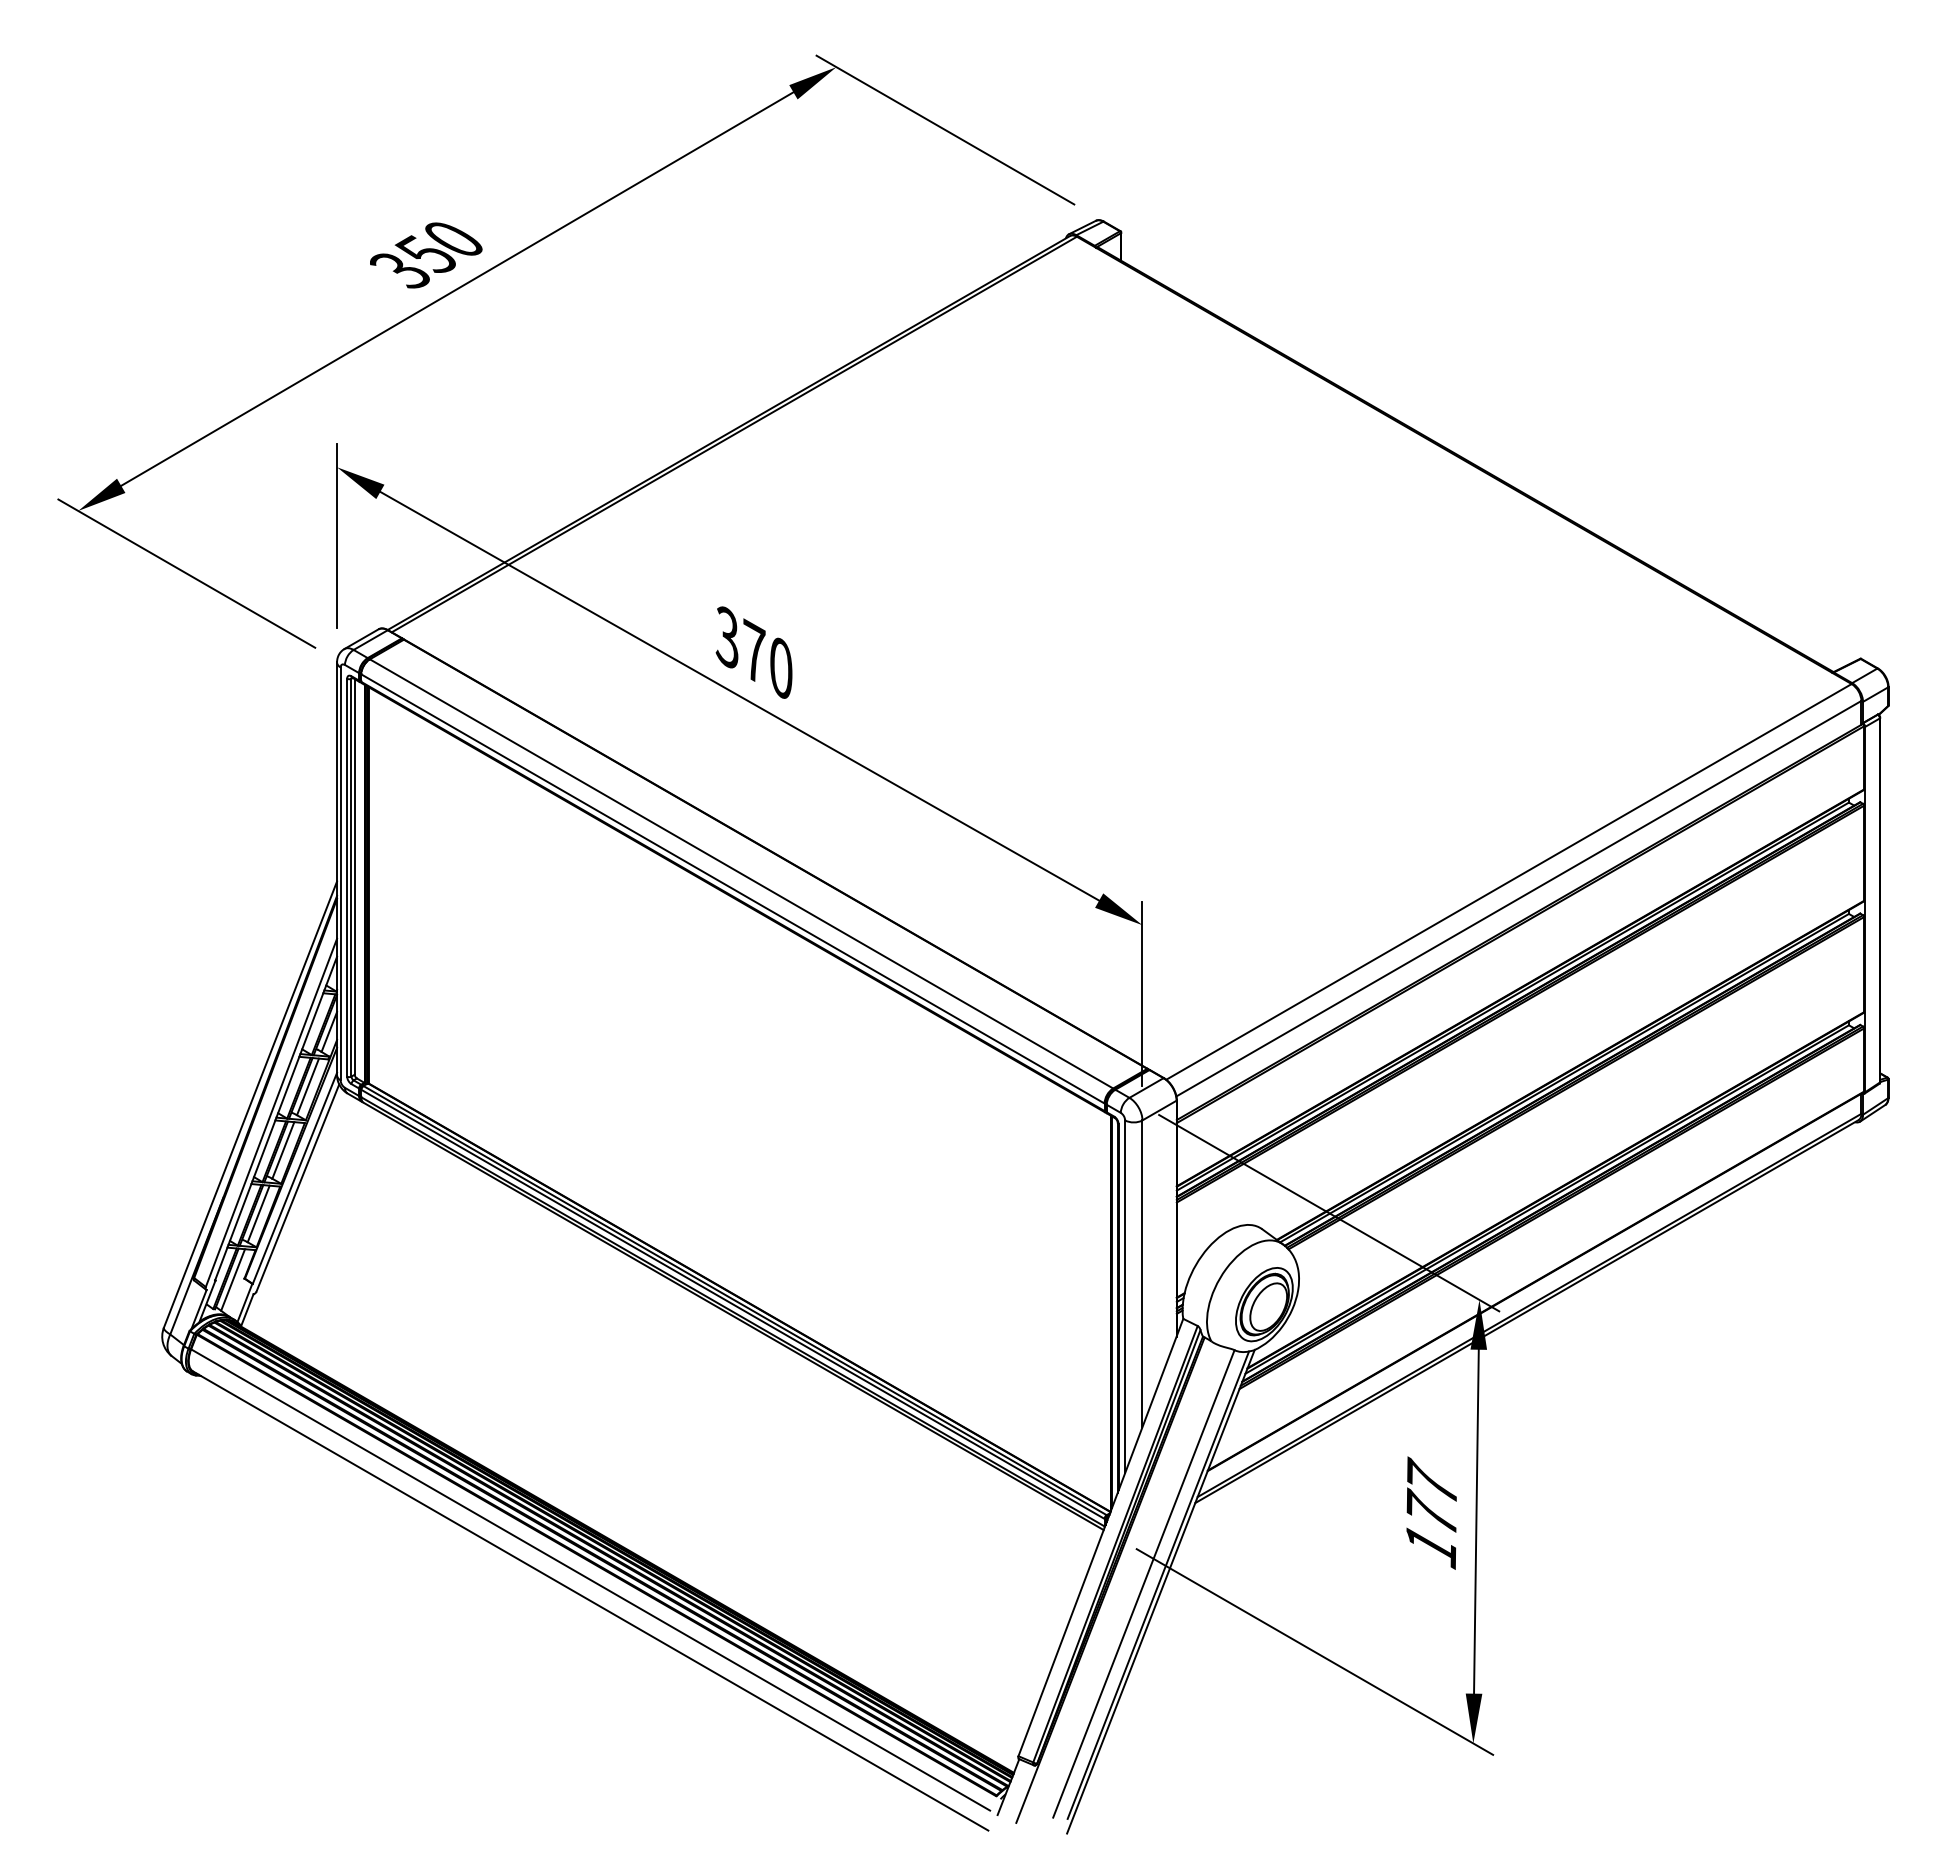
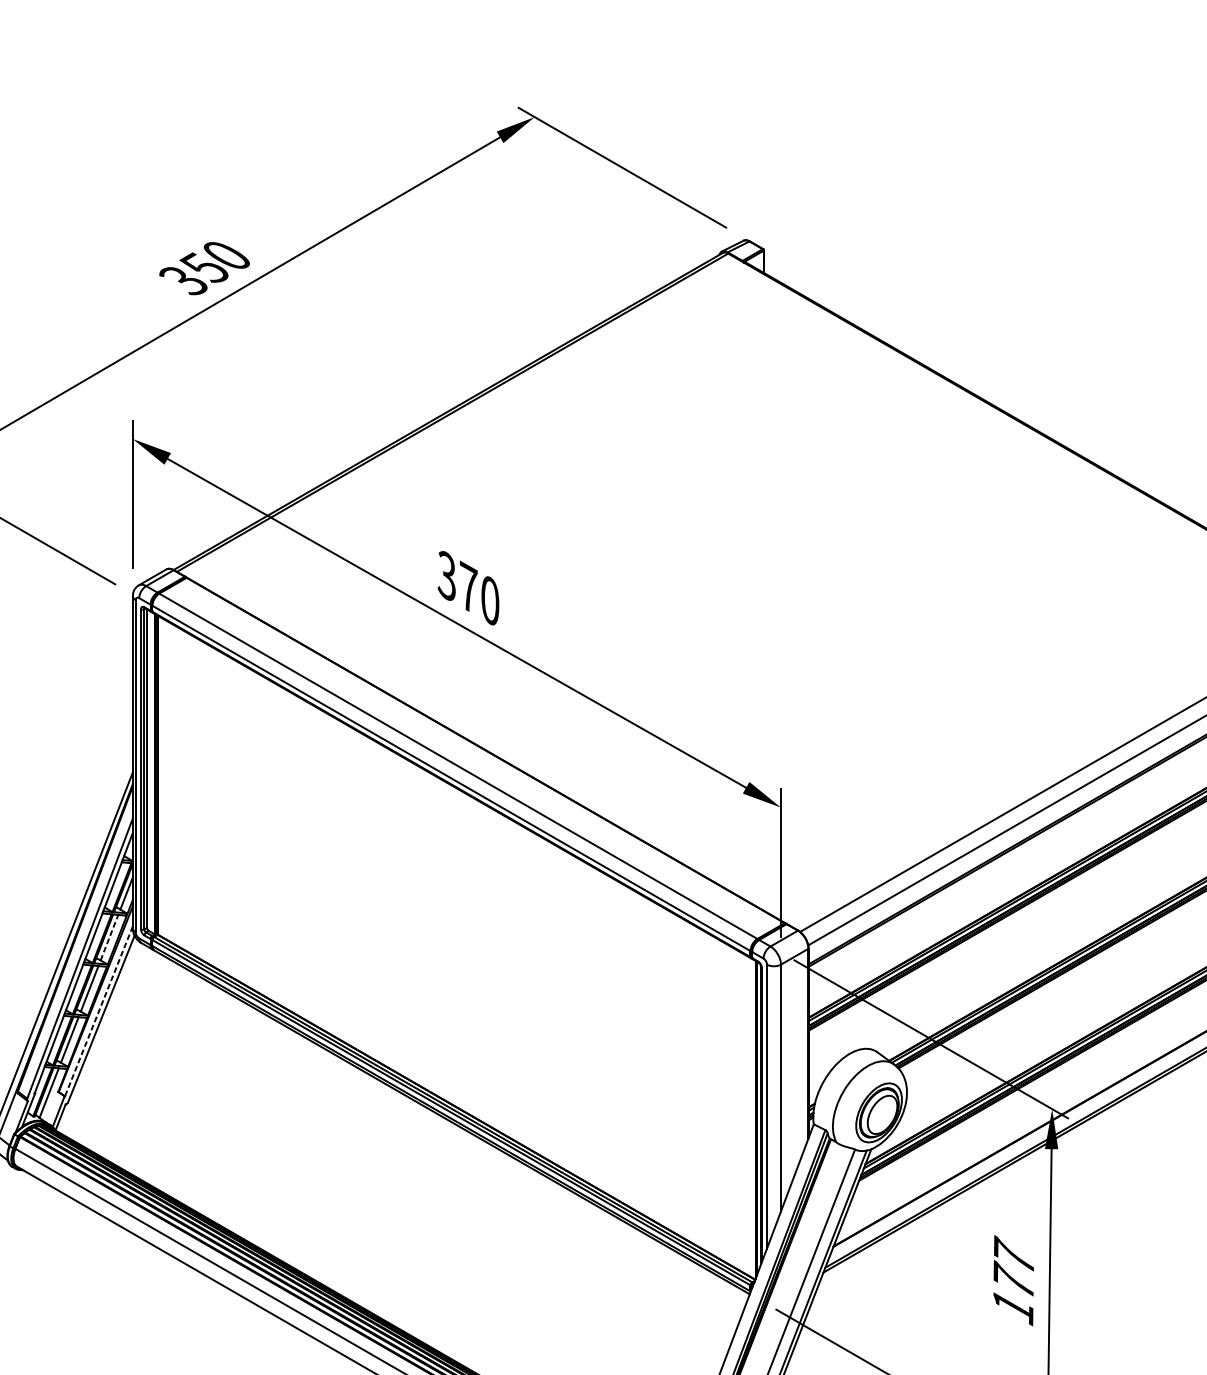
line: (308, 1086) -> (109, 937), solid -> dashed
line: (294, 1178) -> (98, 1011), solid -> dashed

